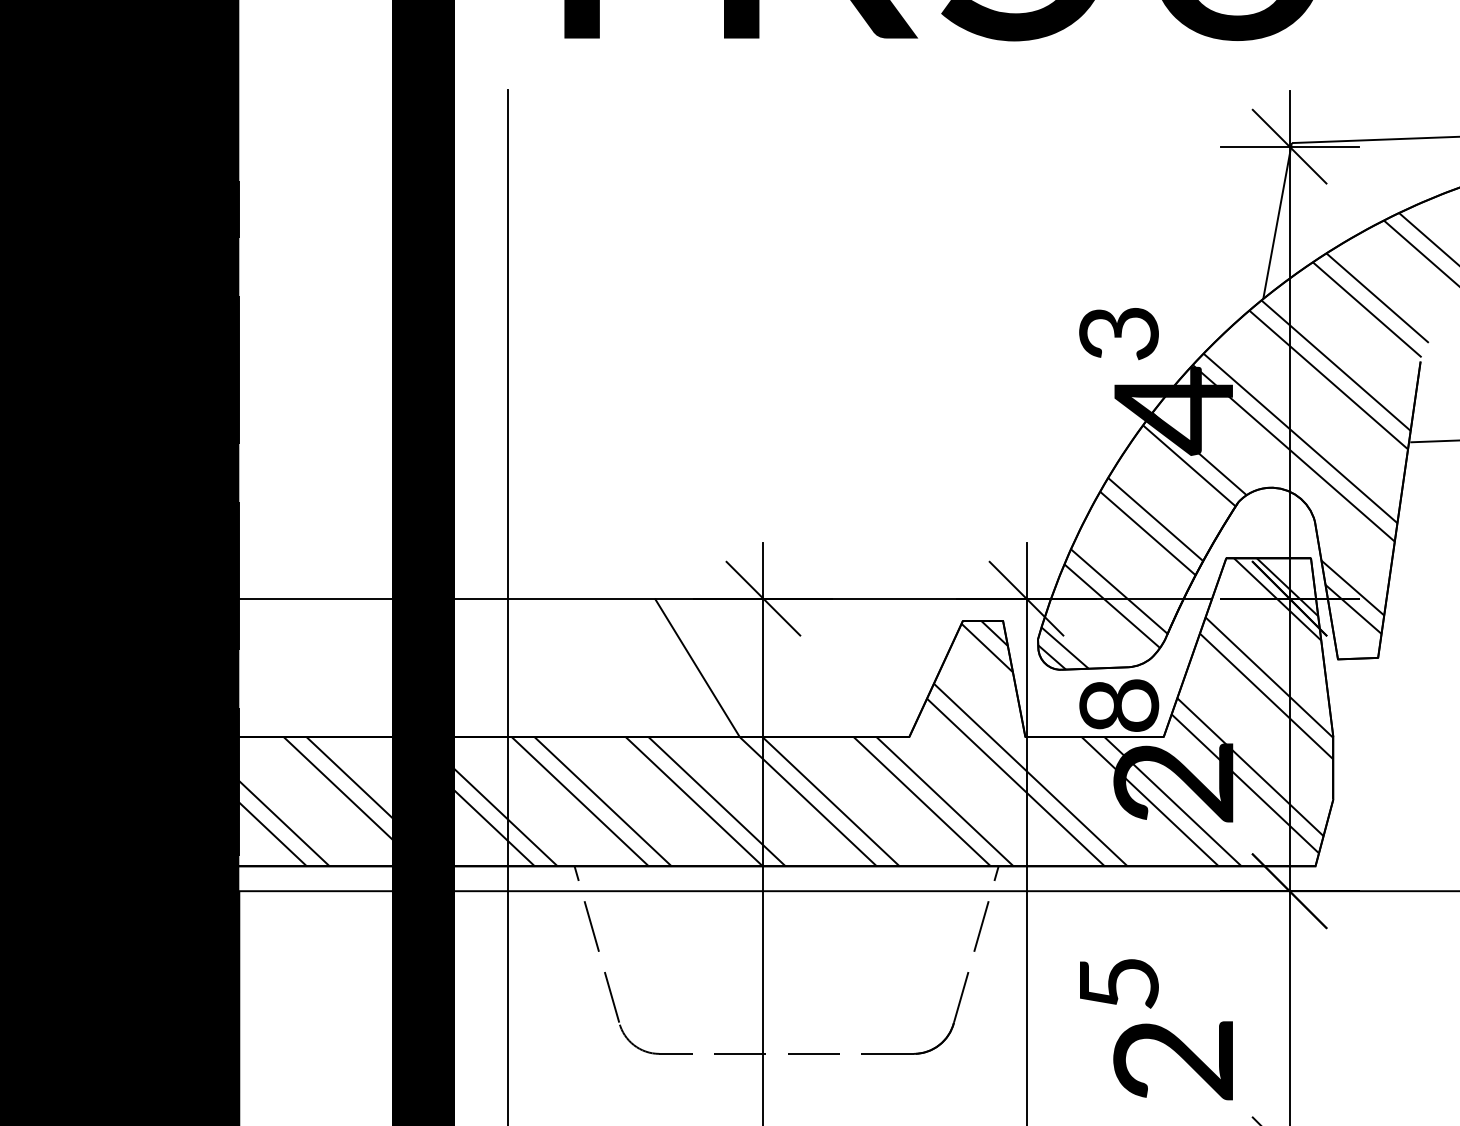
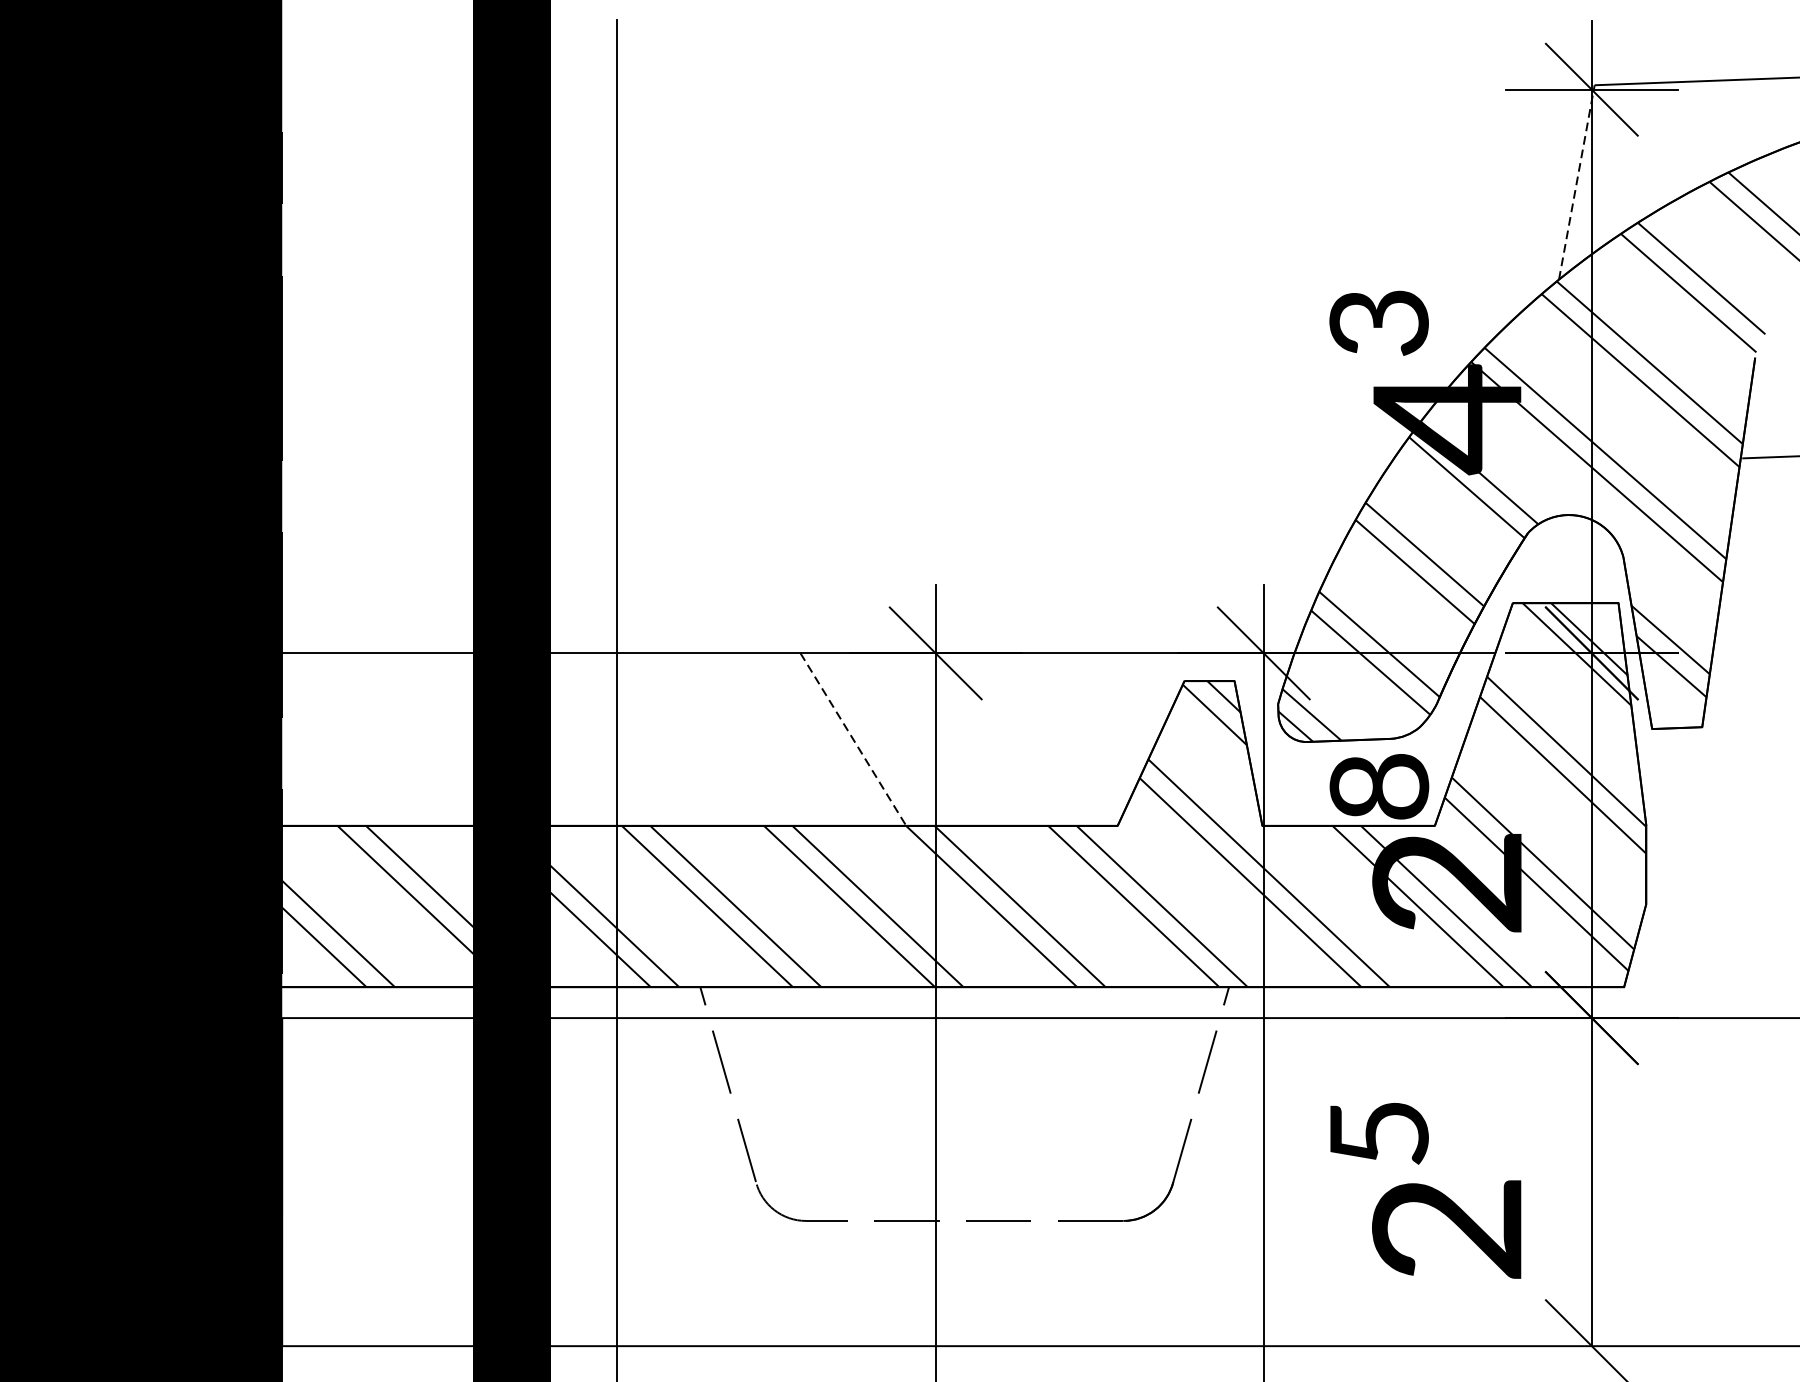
line: (1277, 220) -> (1576, 181), solid -> dashed
line: (697, 668) -> (853, 740), solid -> dashed

